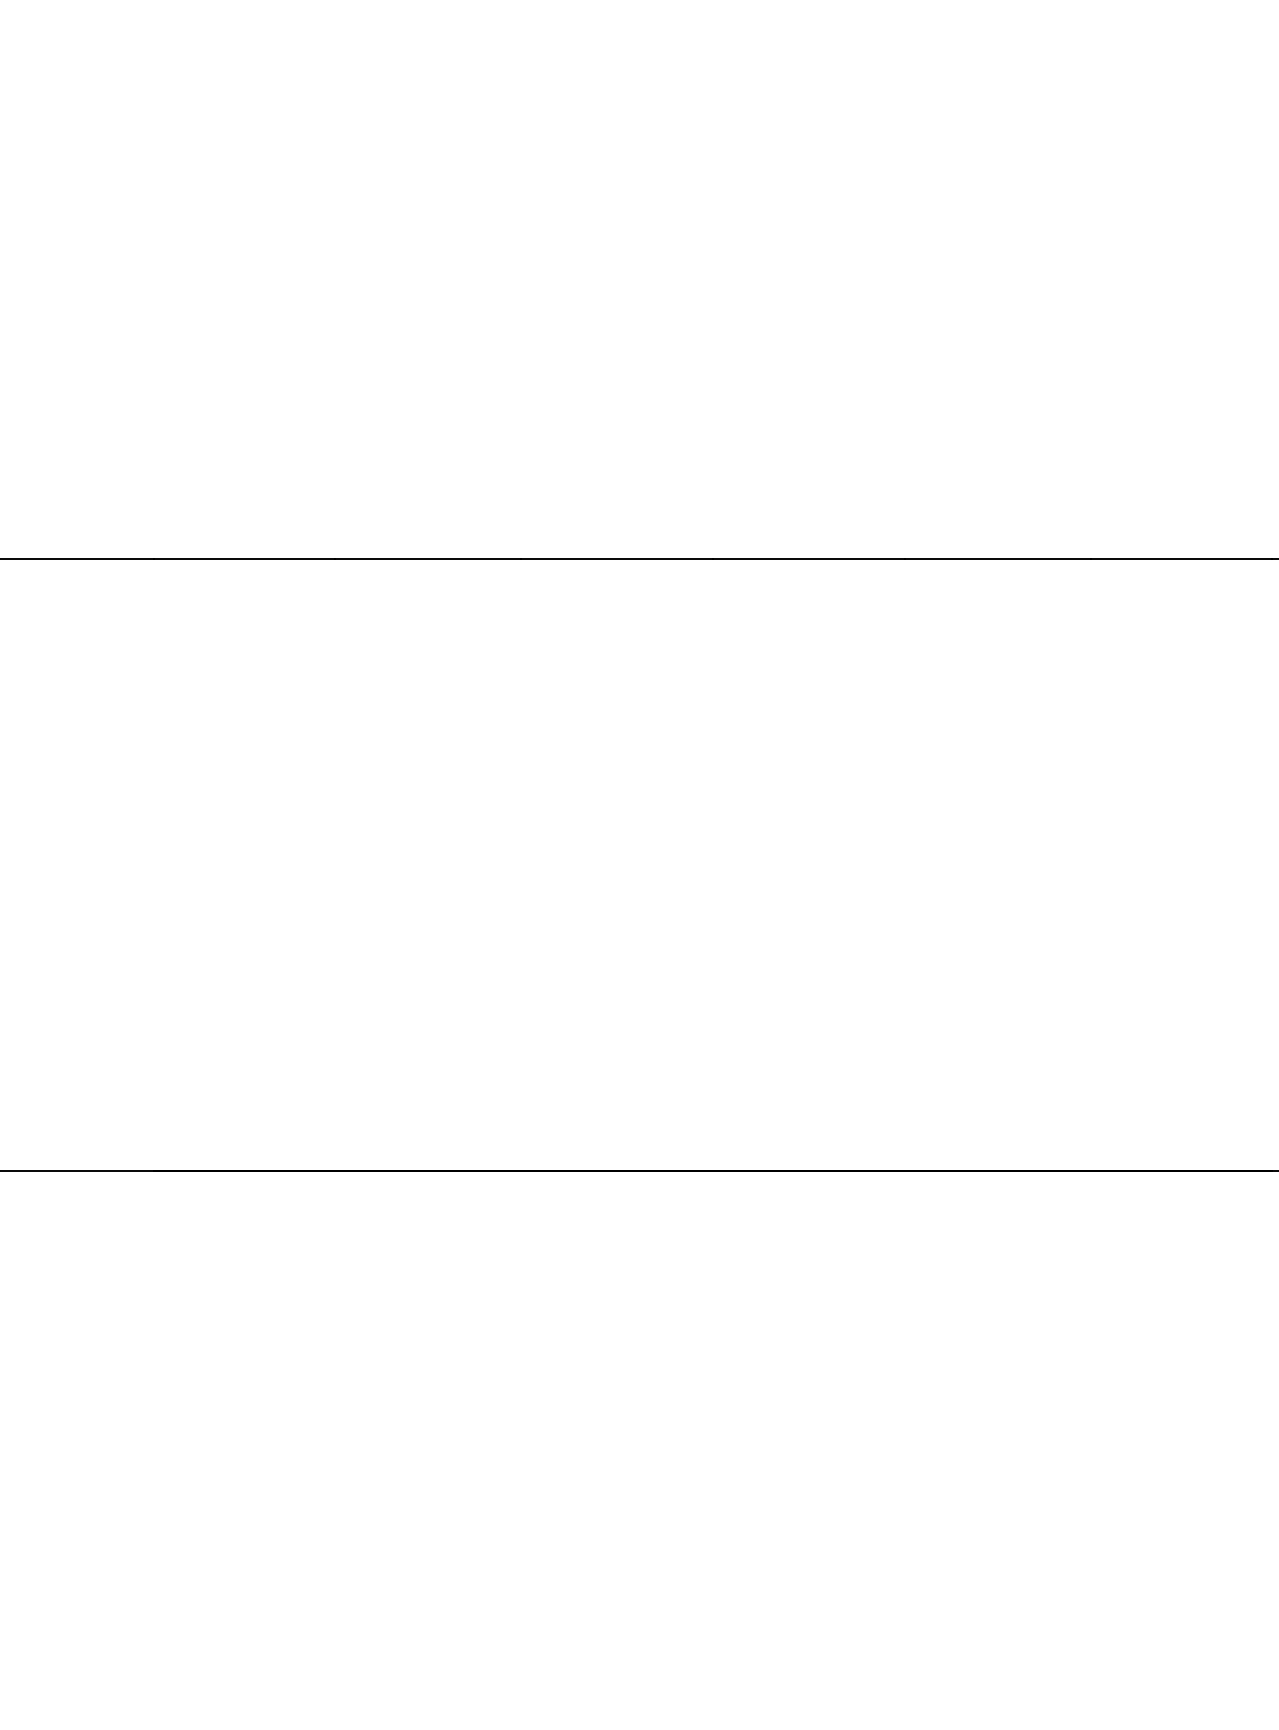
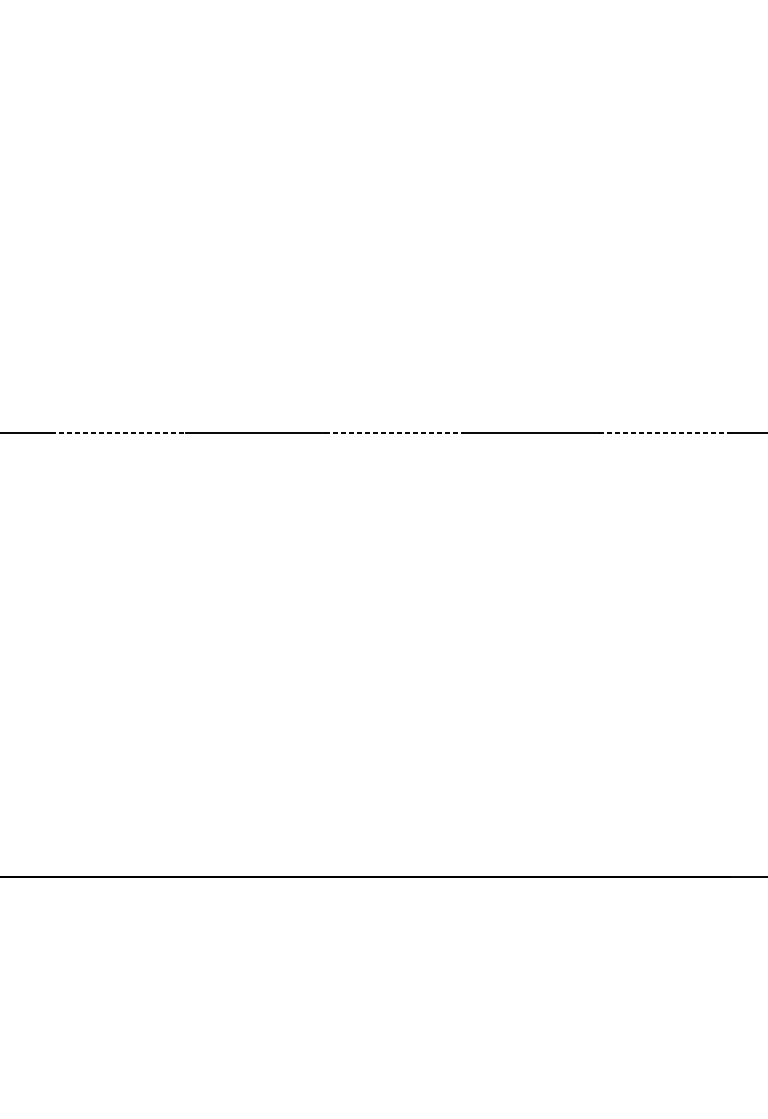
line: (428, 558) -> (119, 433), solid -> dashed
line: (808, 558) -> (394, 433), solid -> dashed
line: (1181, 558) -> (664, 433), solid -> dashed

